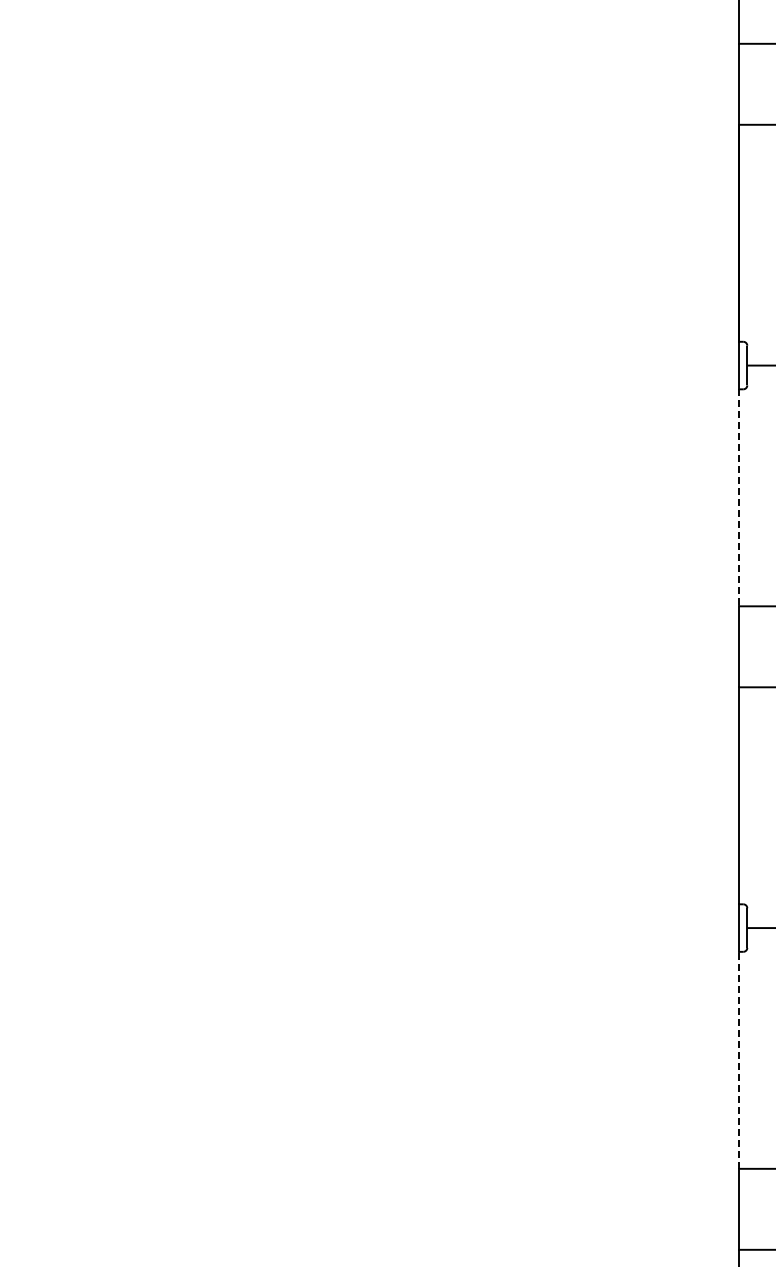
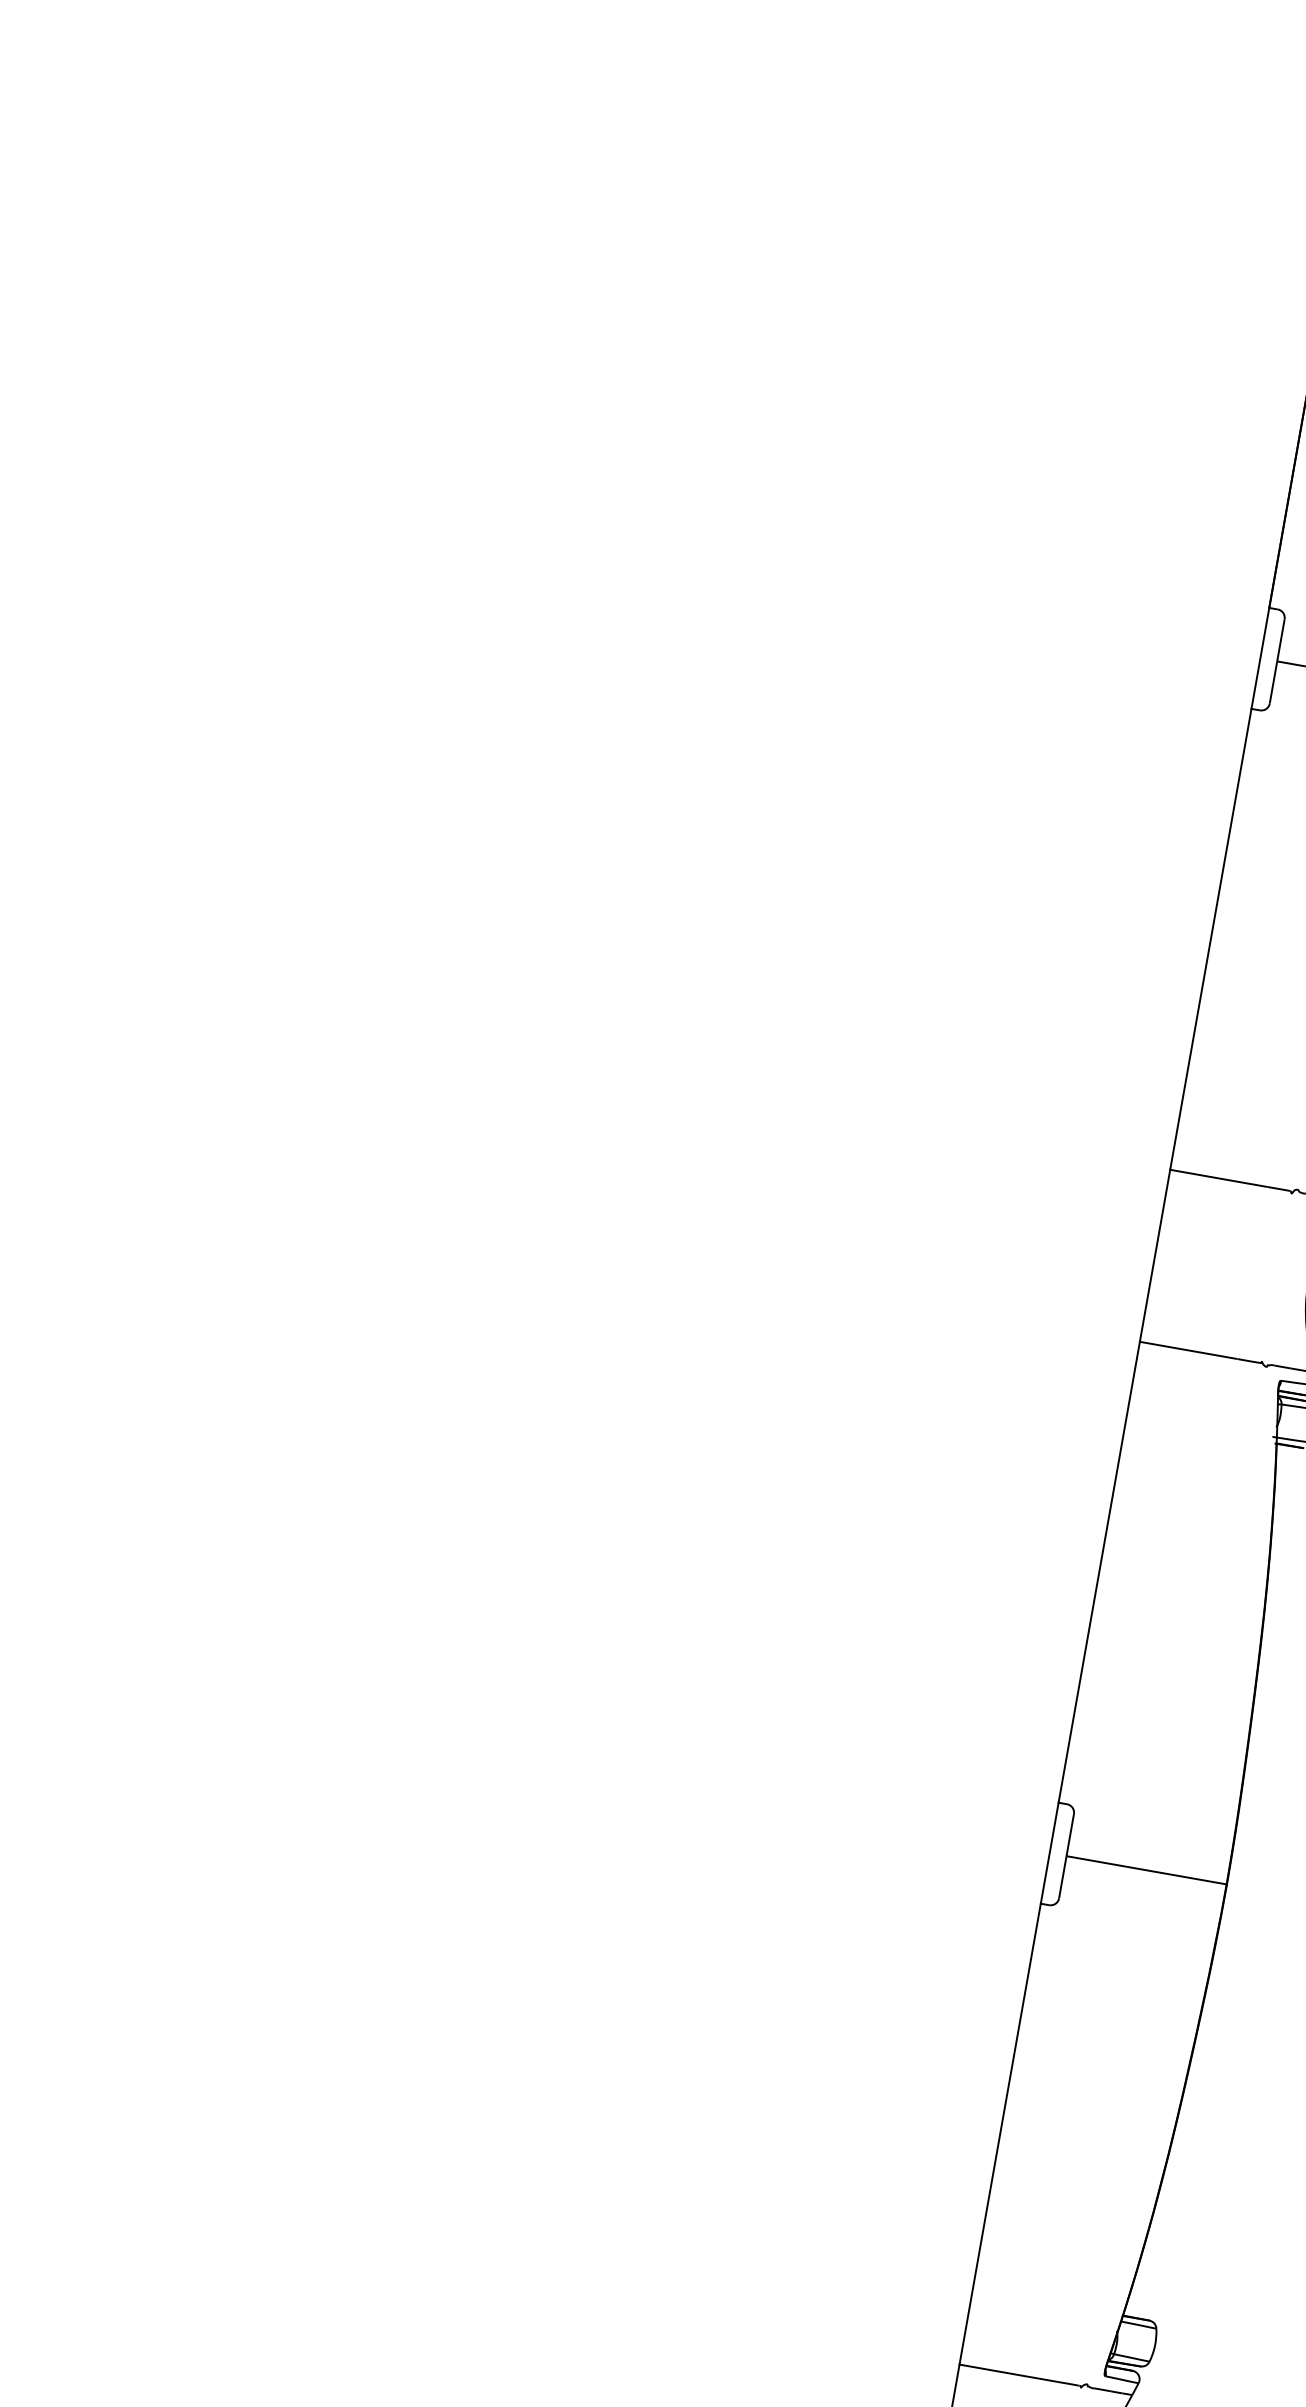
line: (739, 497) -> (1211, 938), dashed -> solid
line: (739, 1059) -> (1000, 2132), dashed -> solid

